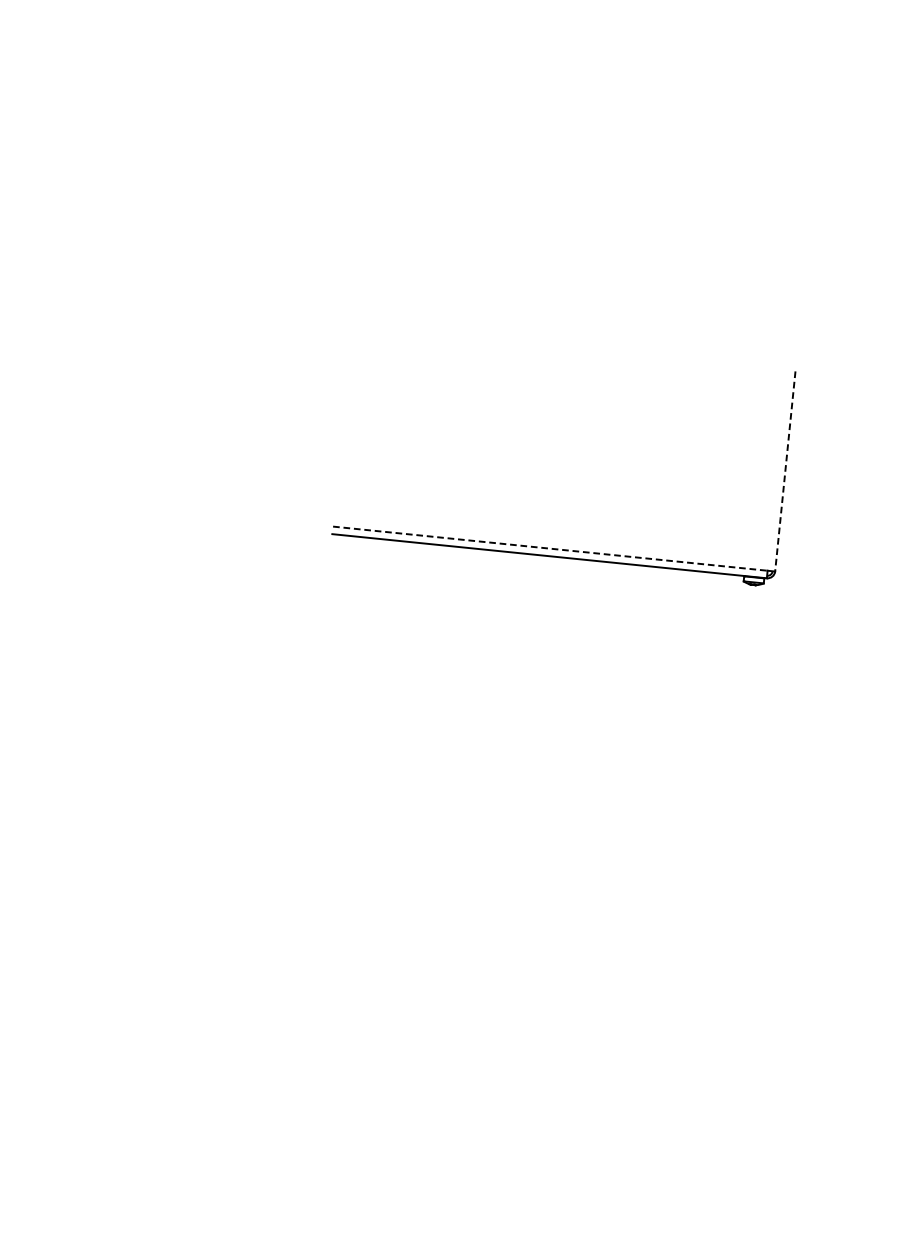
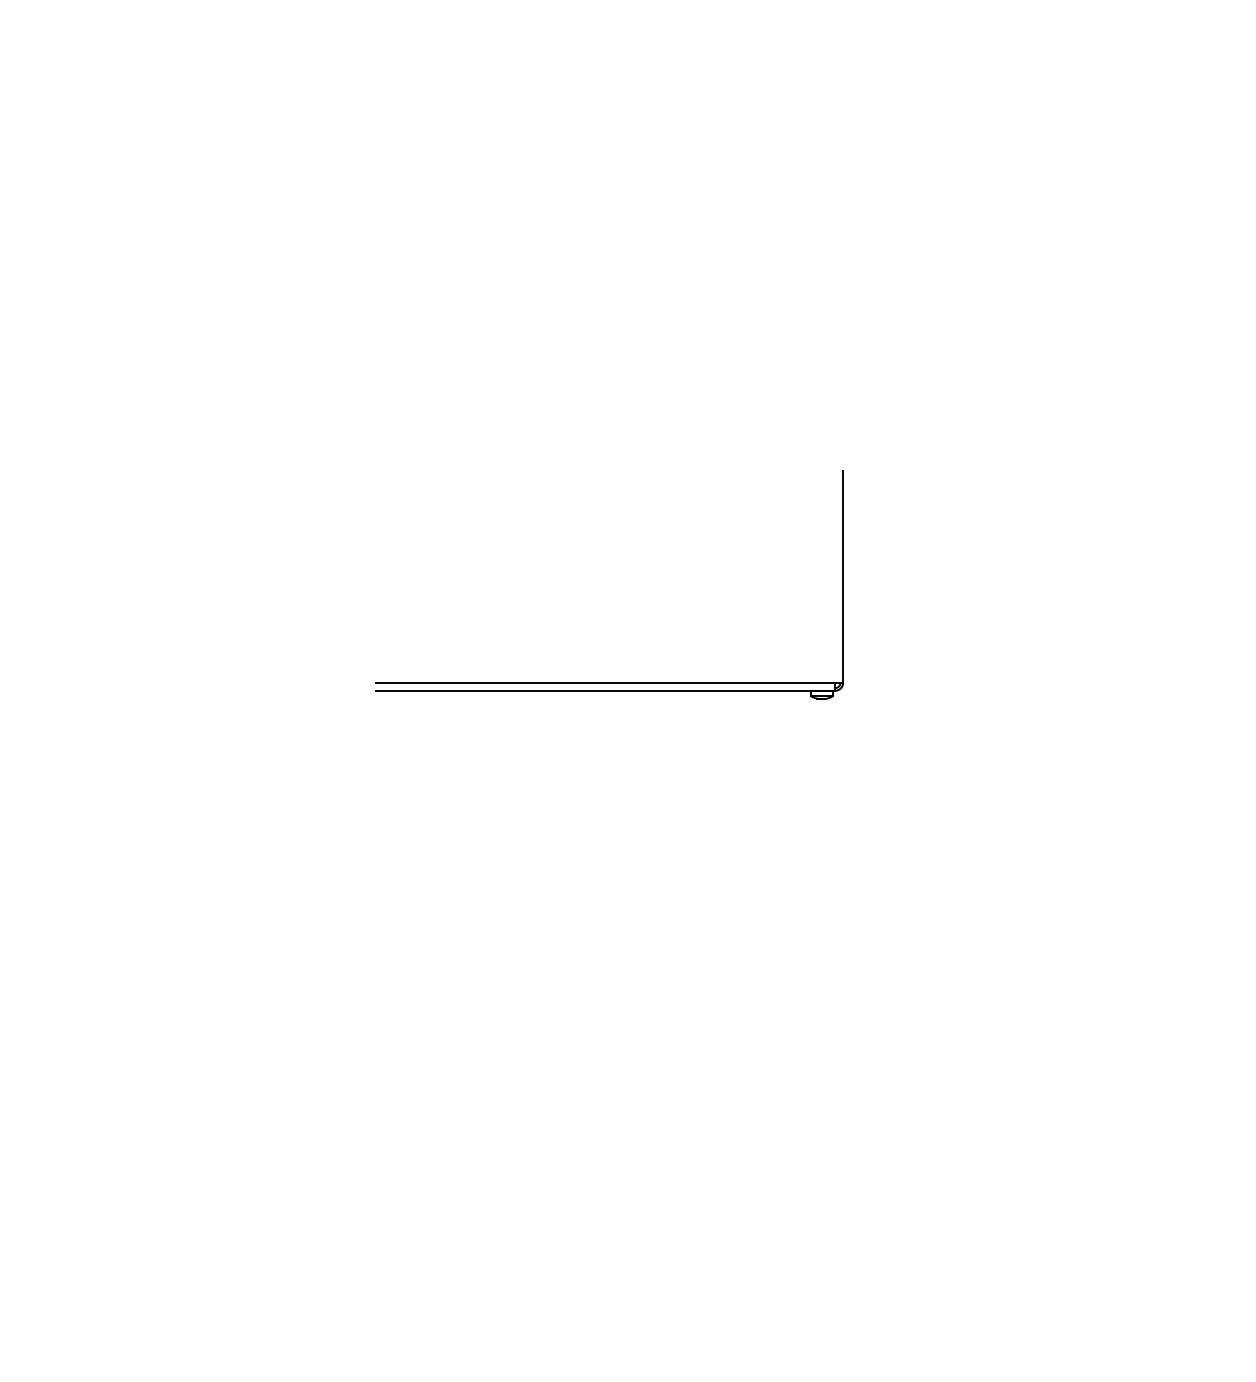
line: (785, 471) -> (843, 577), dashed -> solid
line: (550, 548) -> (605, 682), dashed -> solid

